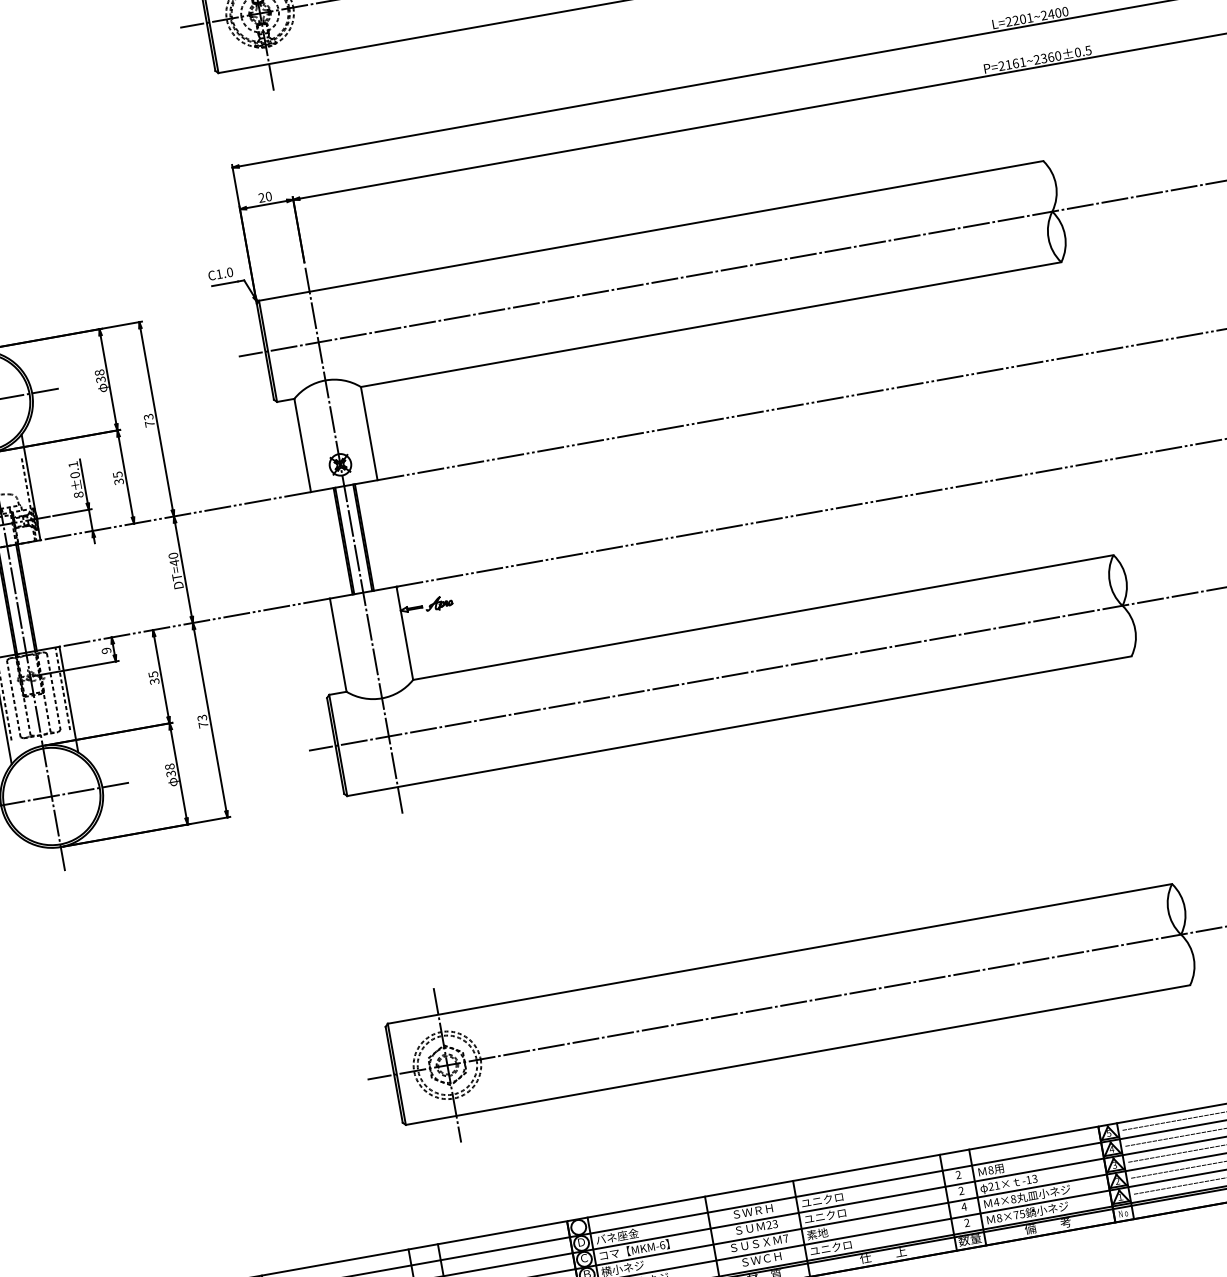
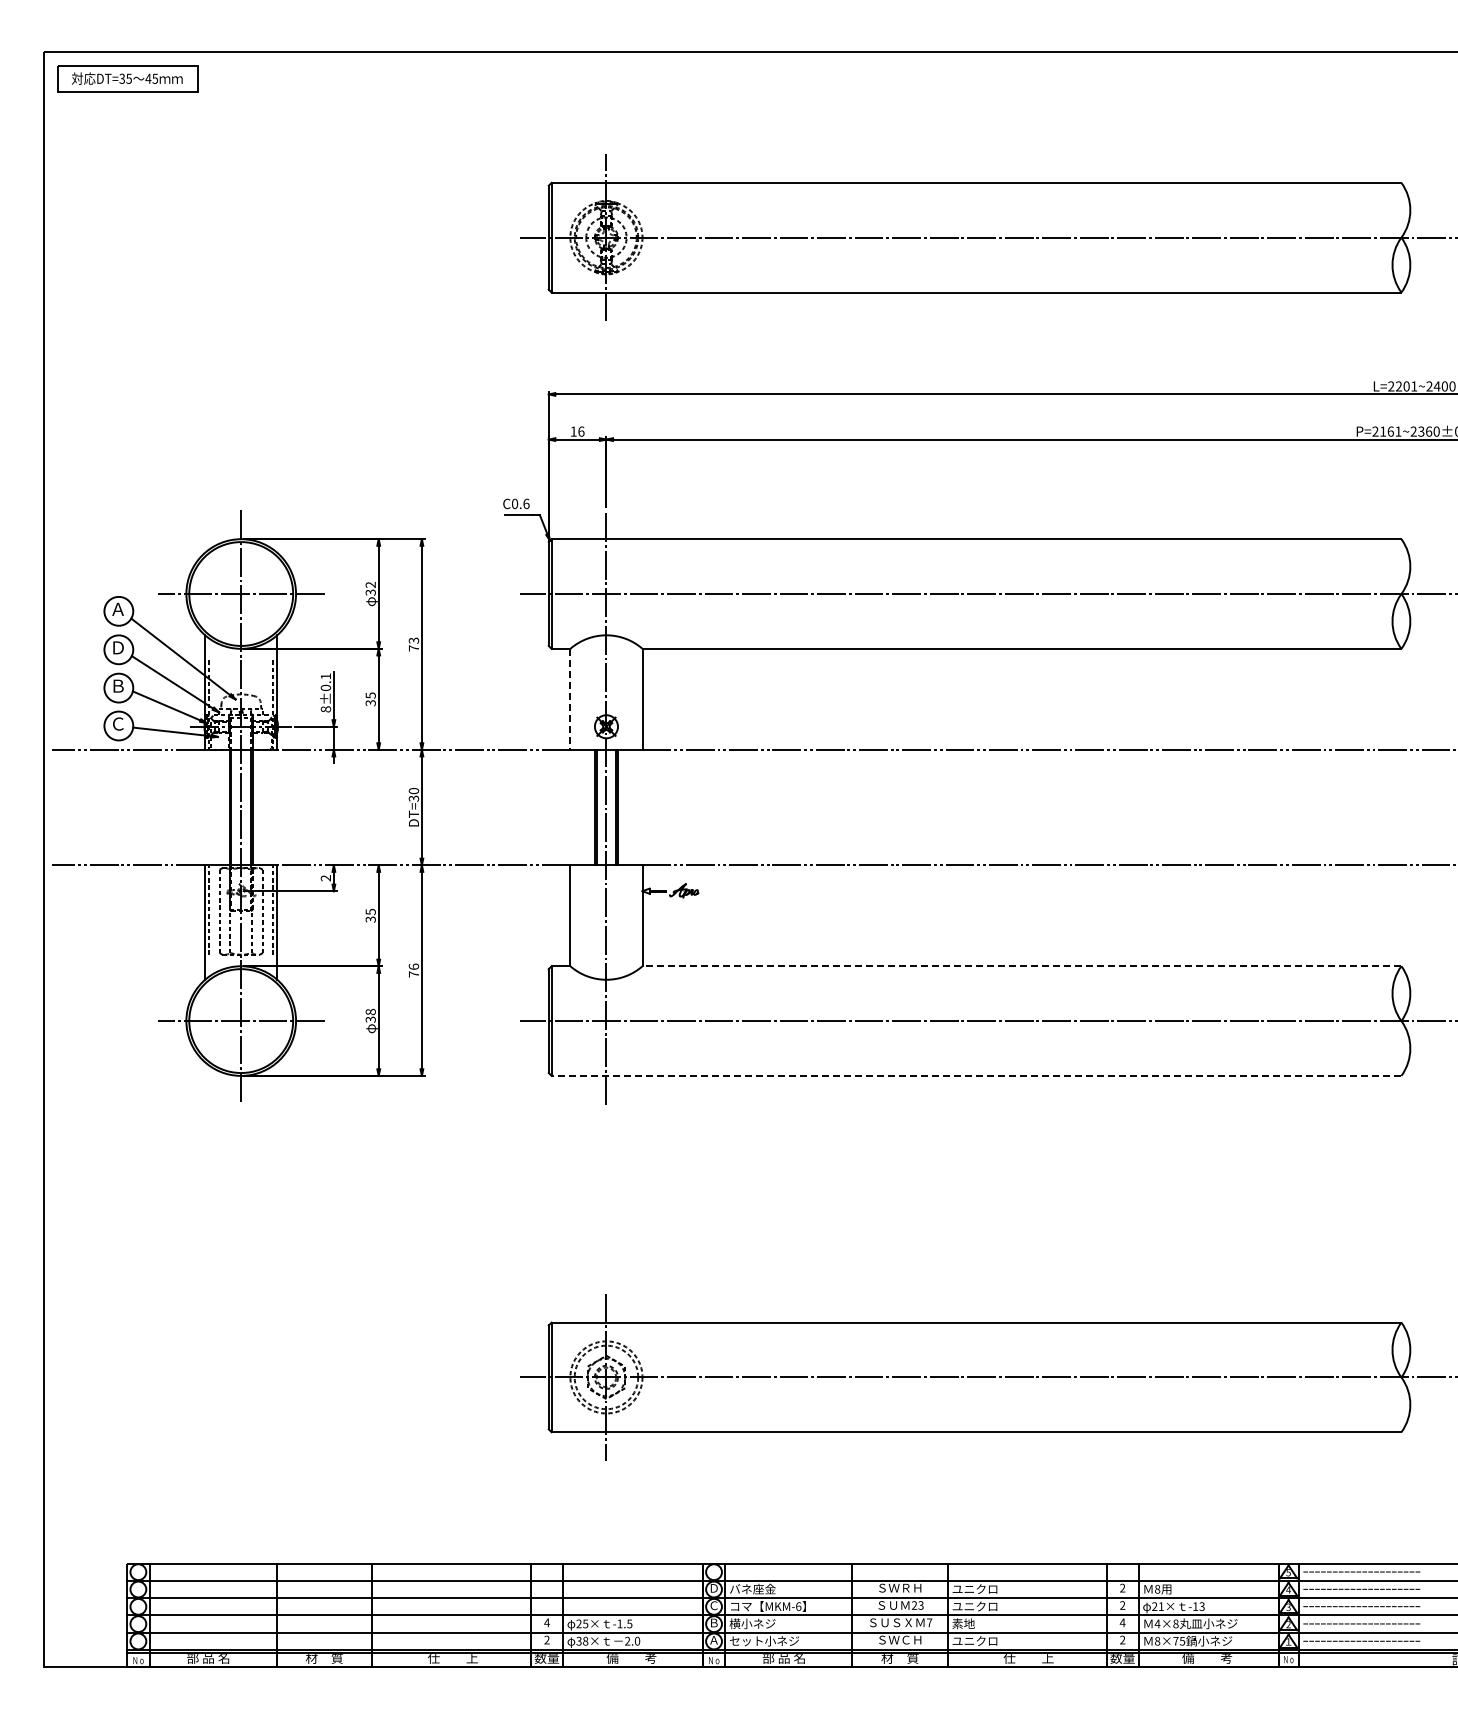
text: (265, 197) -> (577, 431), 20 -> 16
text: (224, 272) -> (520, 503), C1.0 -> C0.6
text: (99, 372) -> (370, 584), 38 -> 32
line: (302, 445) -> (570, 699), solid -> dashed
text: (174, 562) -> (413, 798), DT=40 -> DT=30
line: (762, 617) -> (1021, 966), solid -> dashed
text: (107, 650) -> (326, 878), 9 -> 2
text: (201, 717) -> (413, 966), 73 -> 76
line: (739, 725) -> (976, 1075), solid -> dashed

